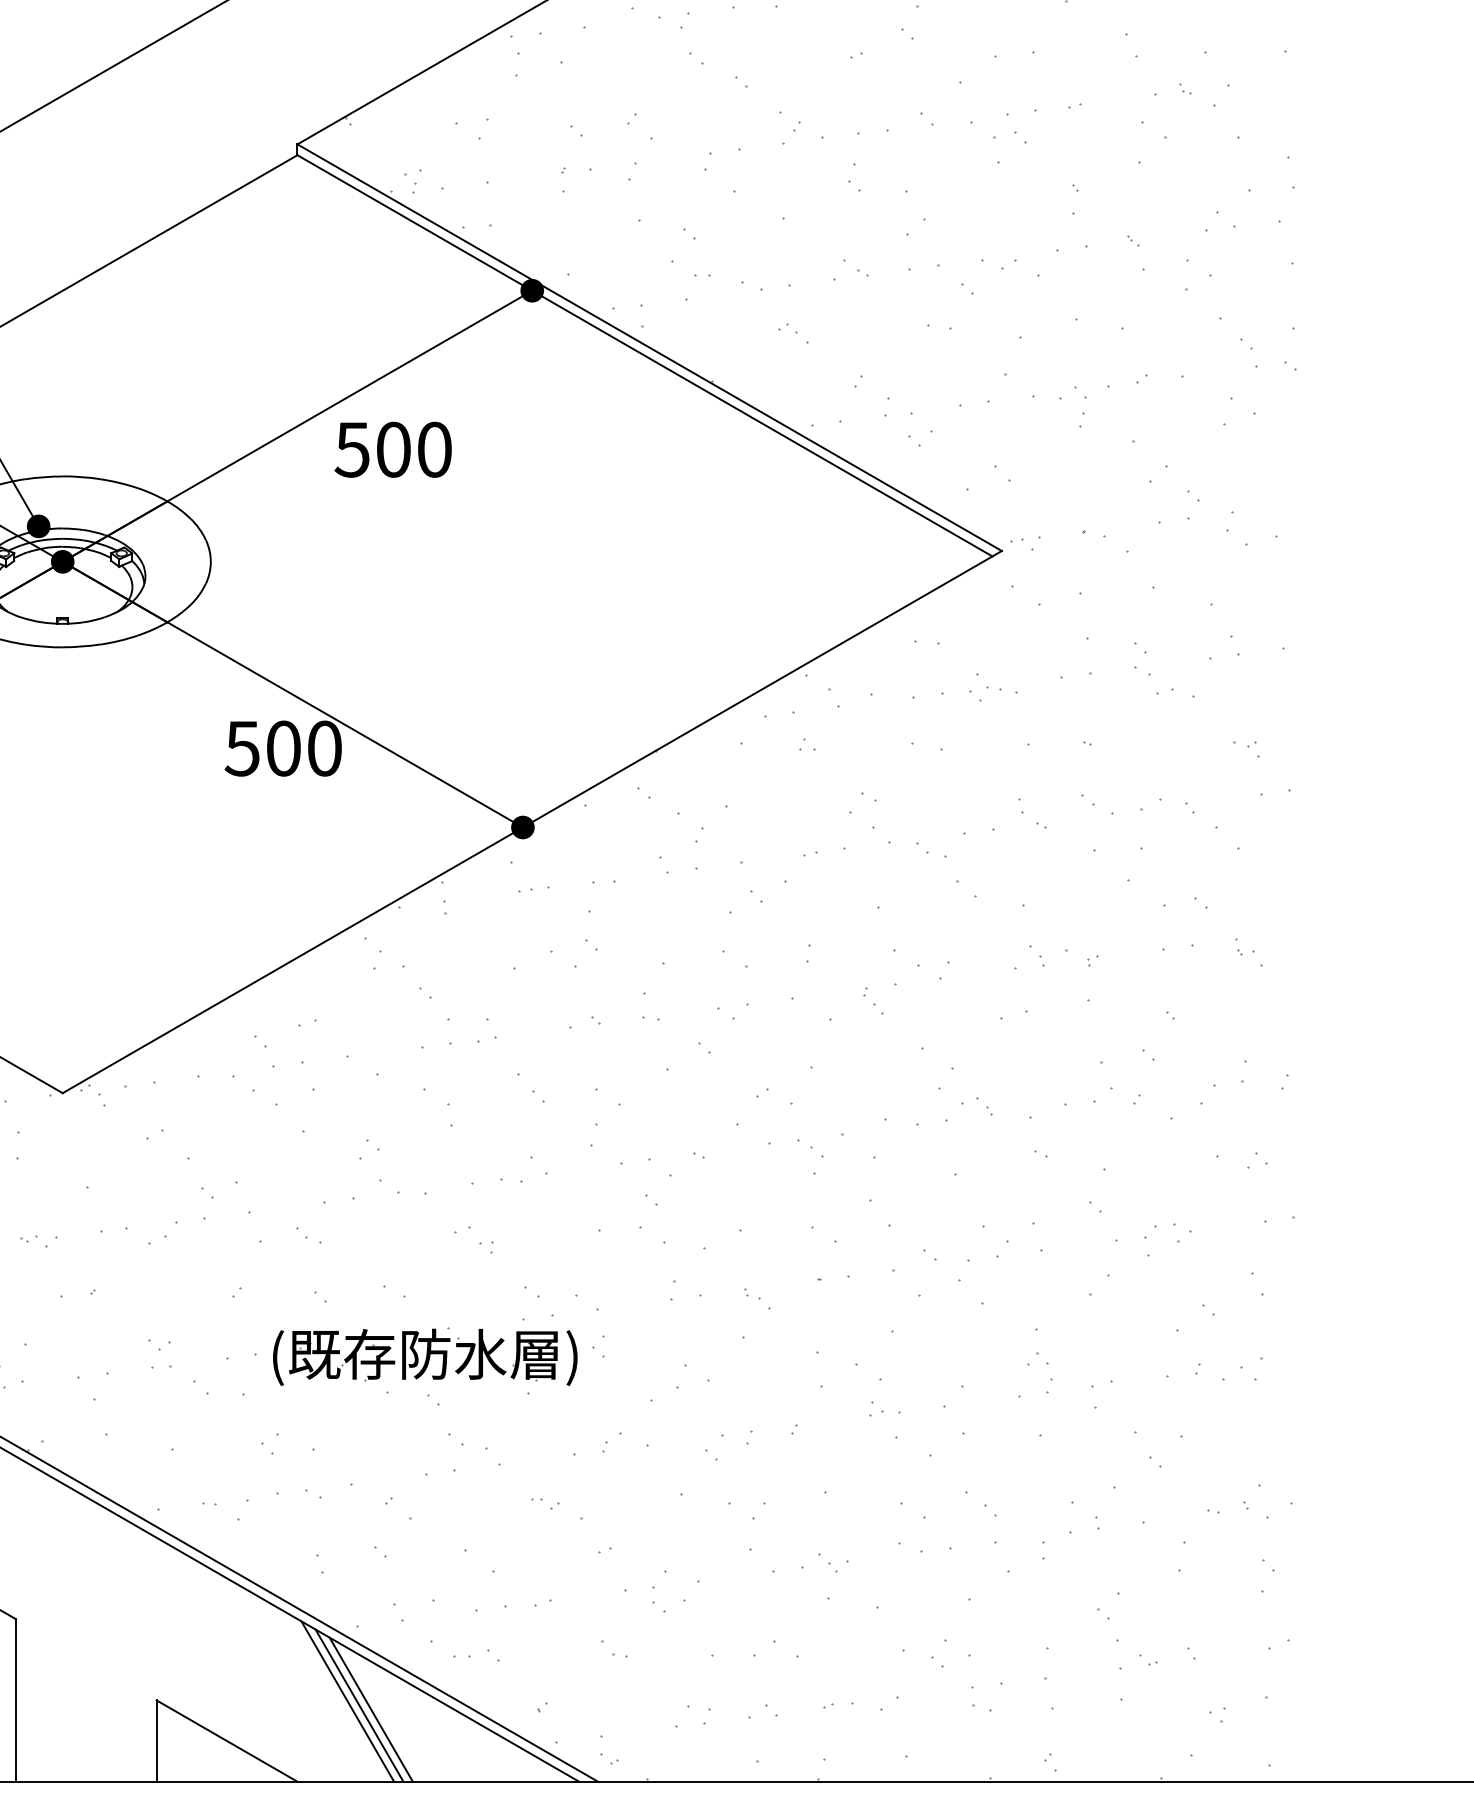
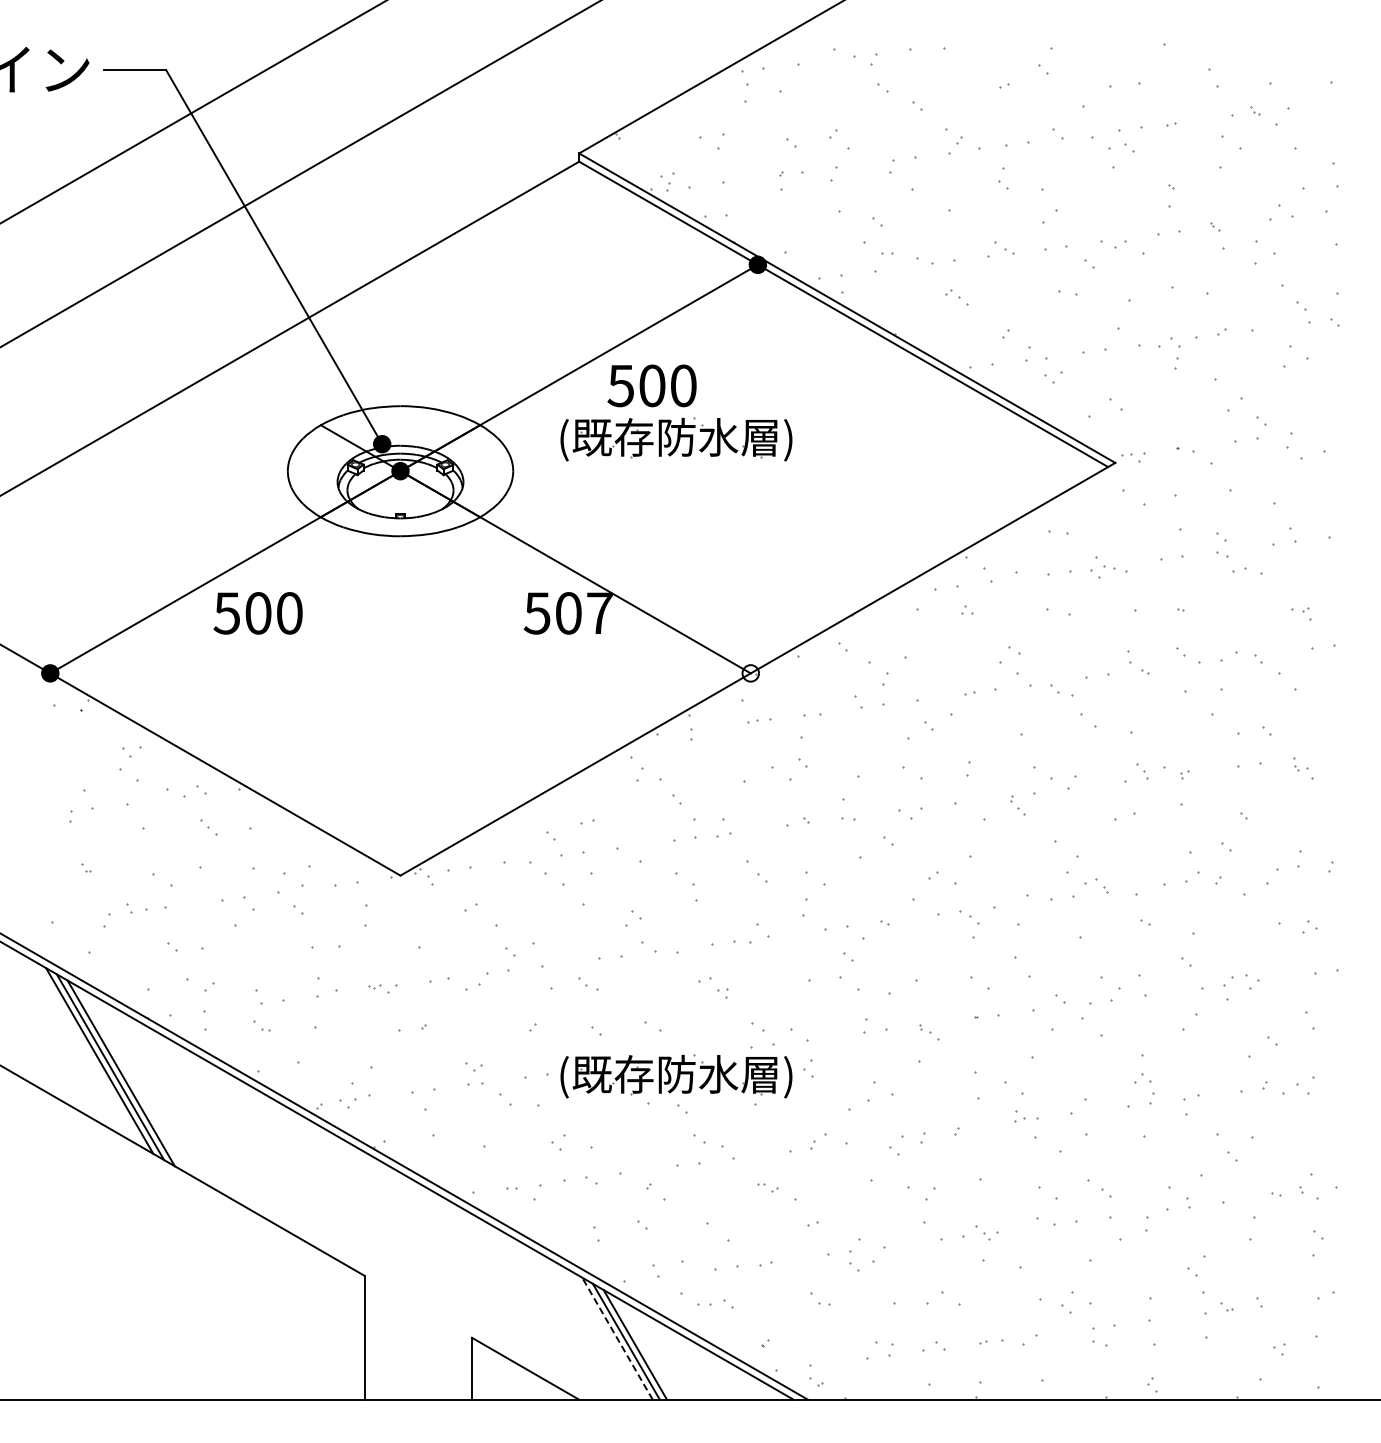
part: (425, 520) -> (676, 439), added
text: (324, 748) -> (599, 613), 500 -> 507
fill: (522, 827) -> (750, 673), removed
line: (347, 1701) -> (617, 1338), solid -> dashed

